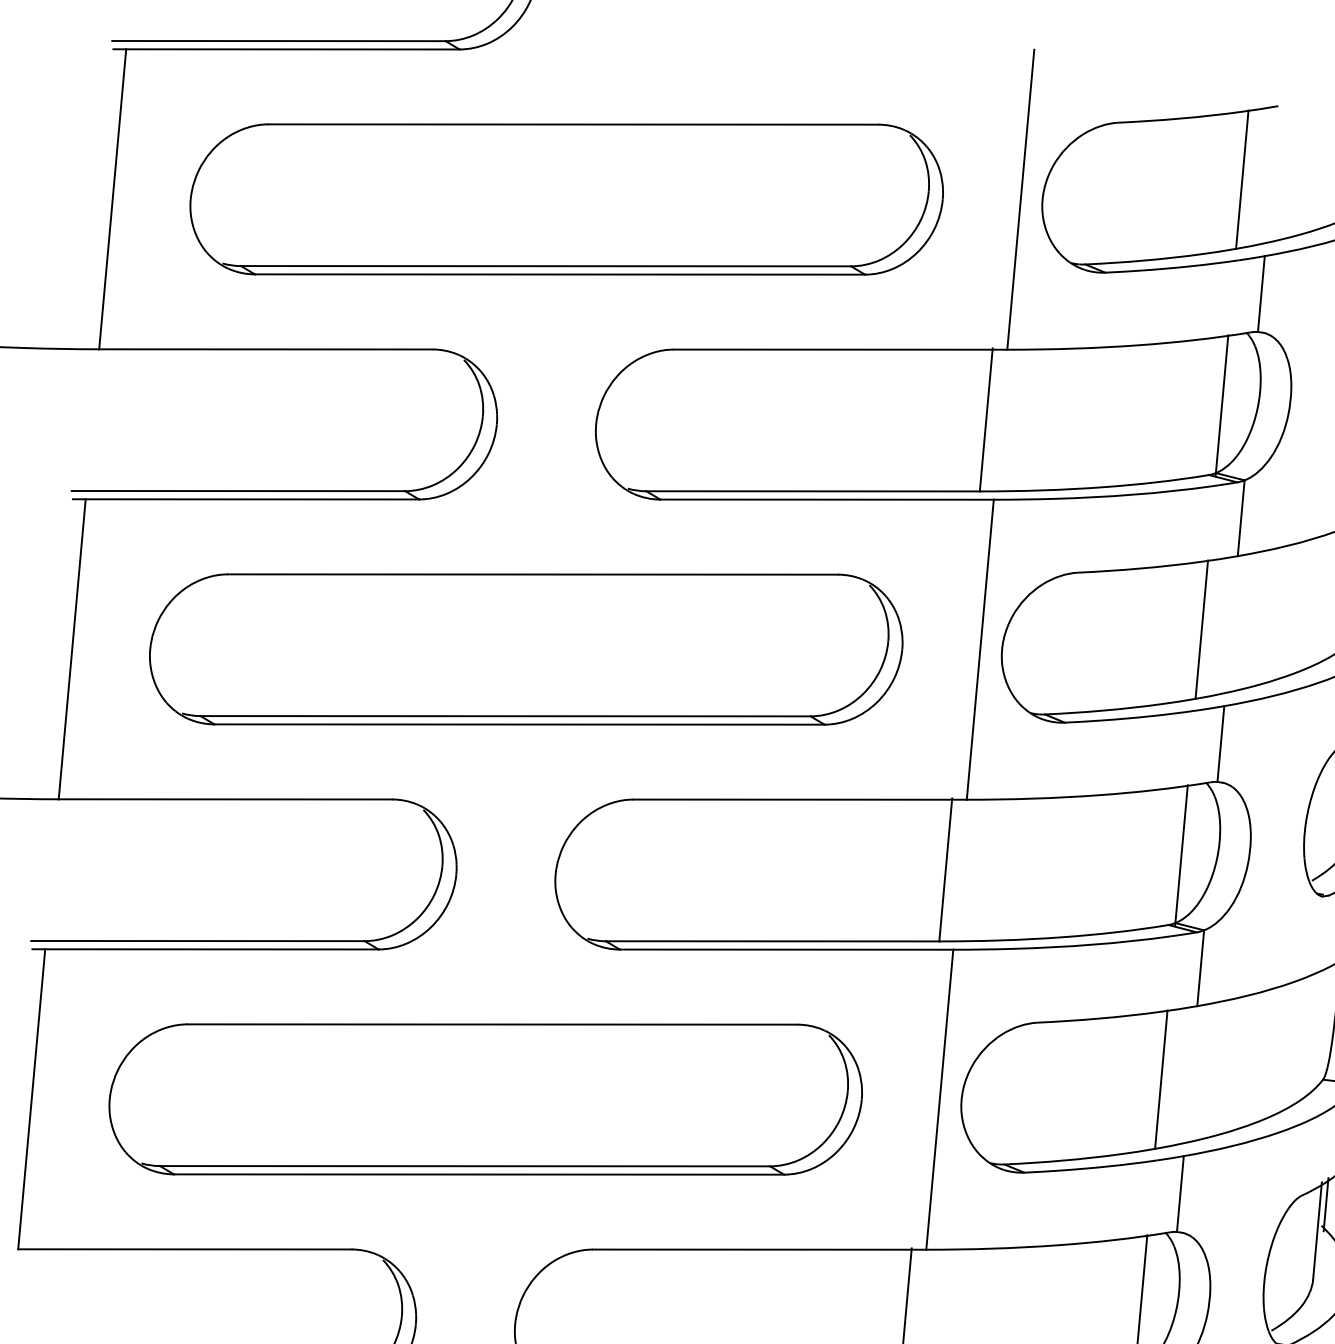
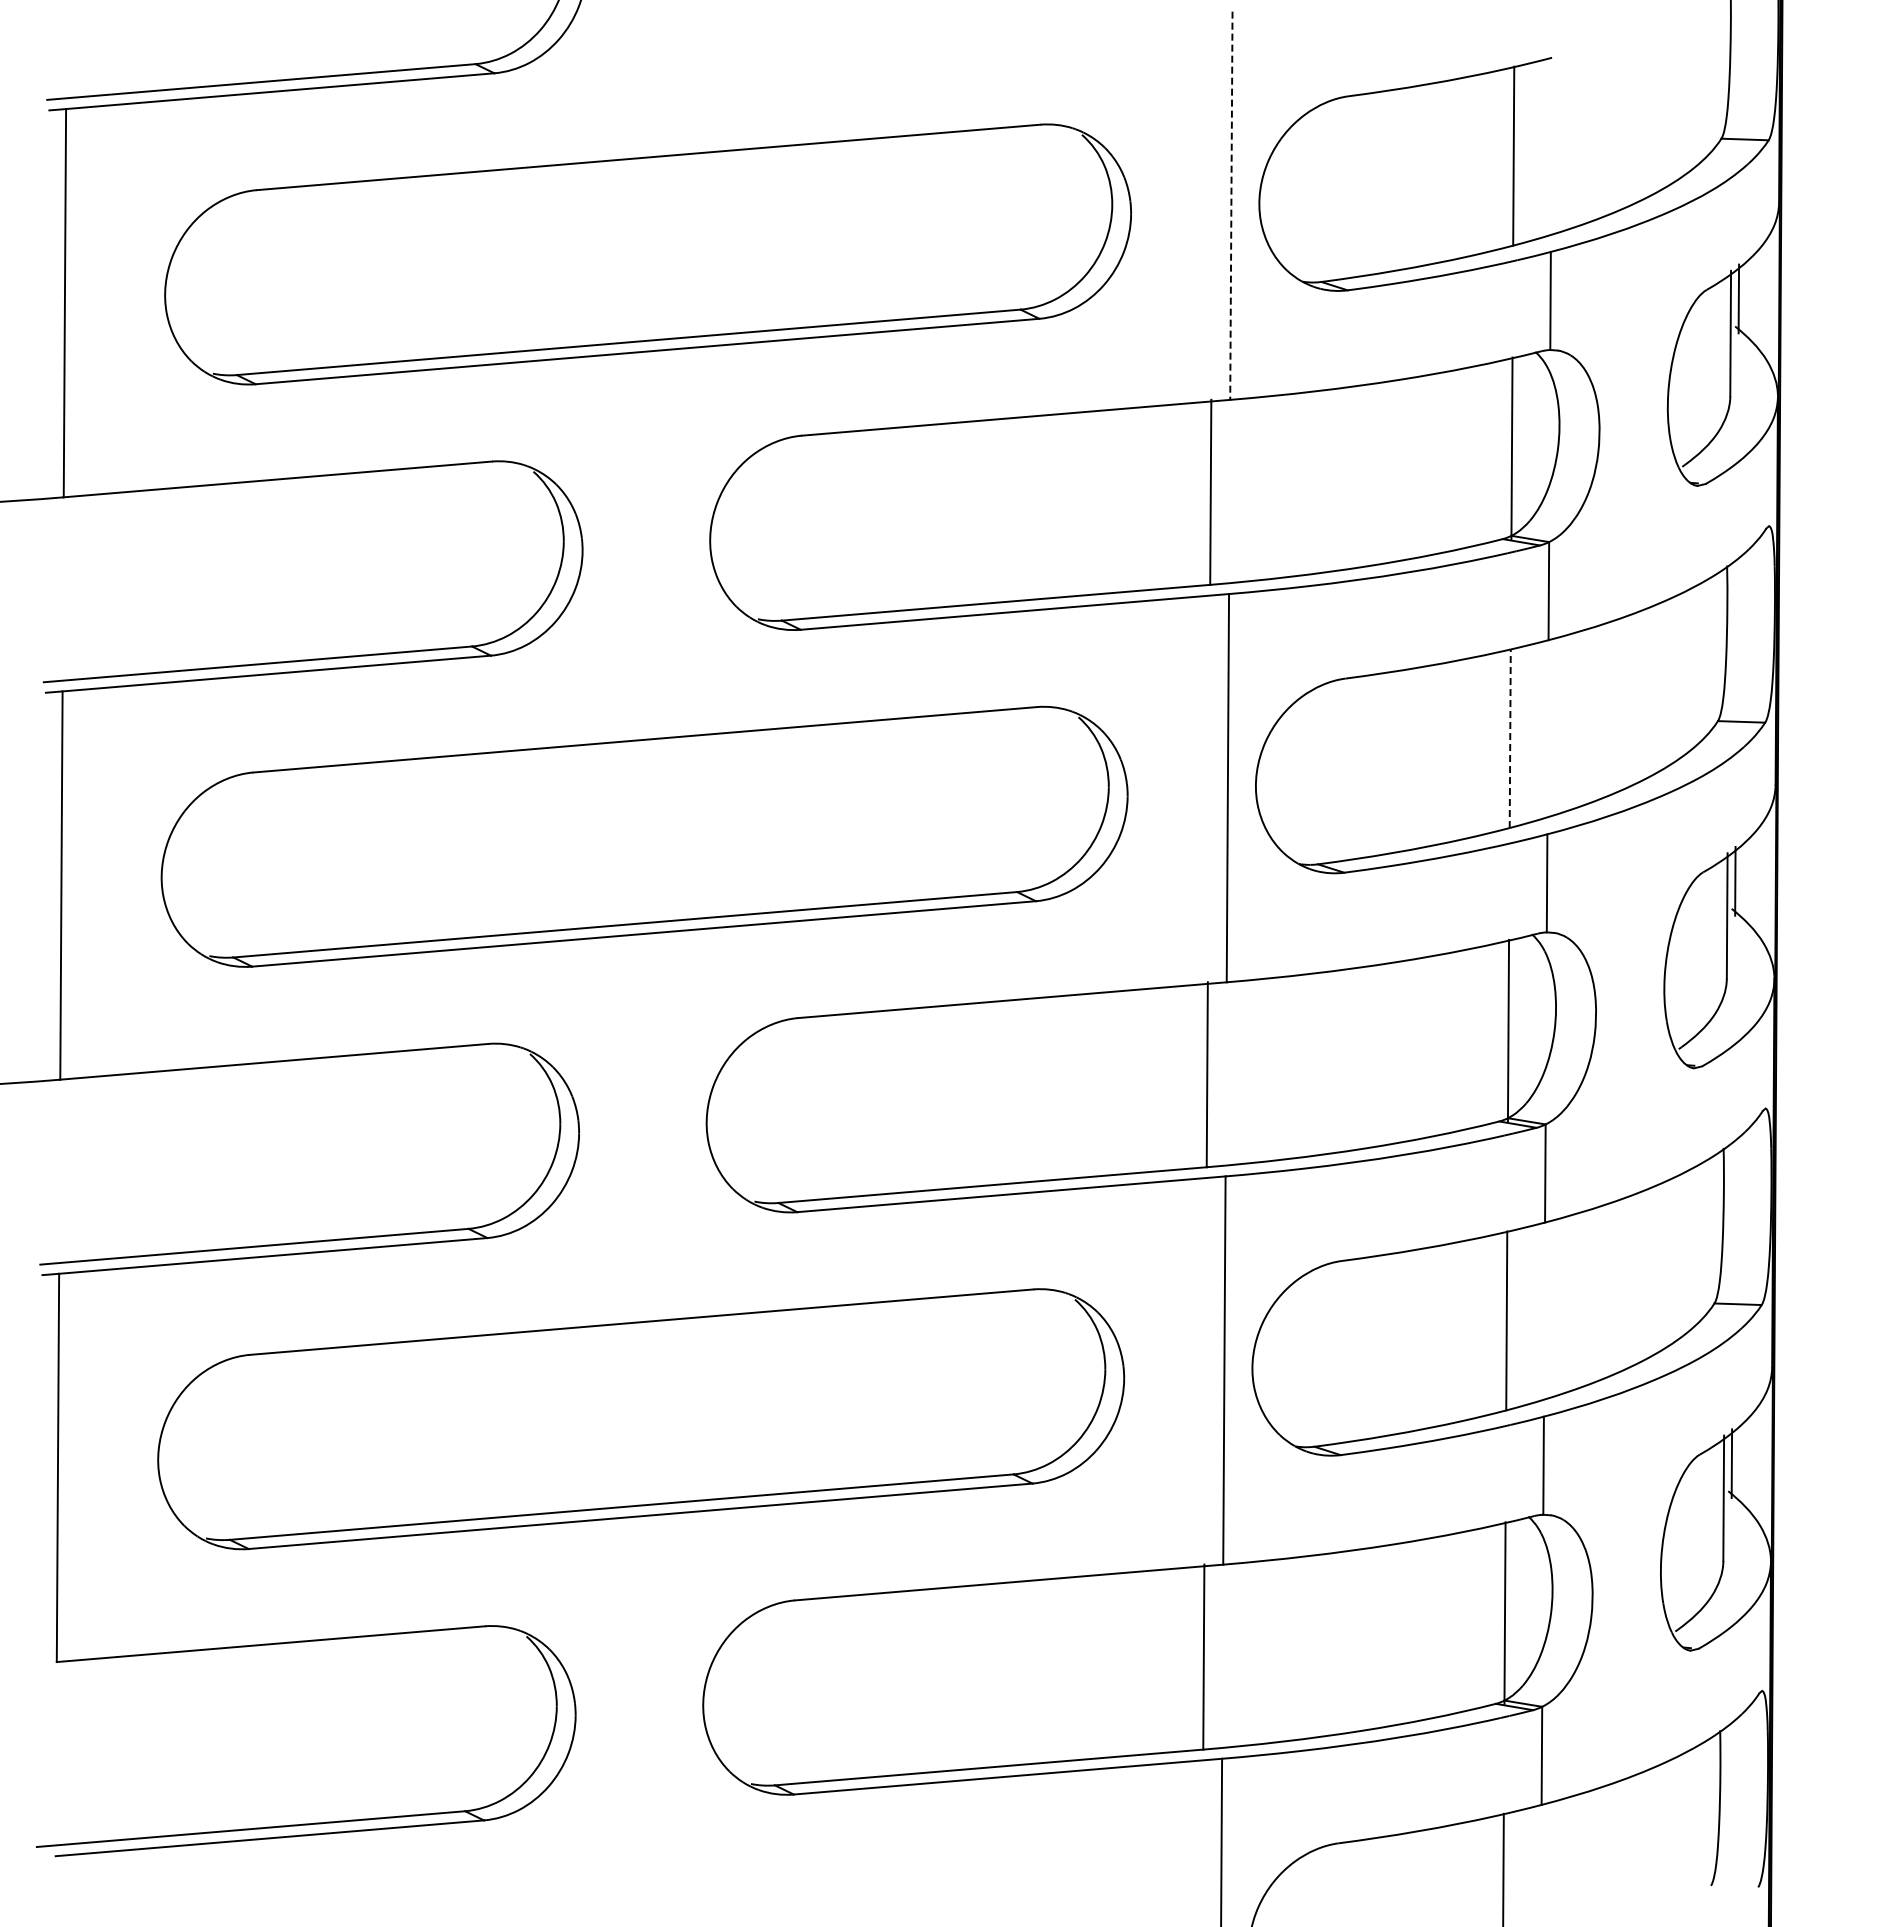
line: (1020, 200) -> (1231, 206), solid -> dashed
line: (1202, 629) -> (1510, 738), solid -> dashed

